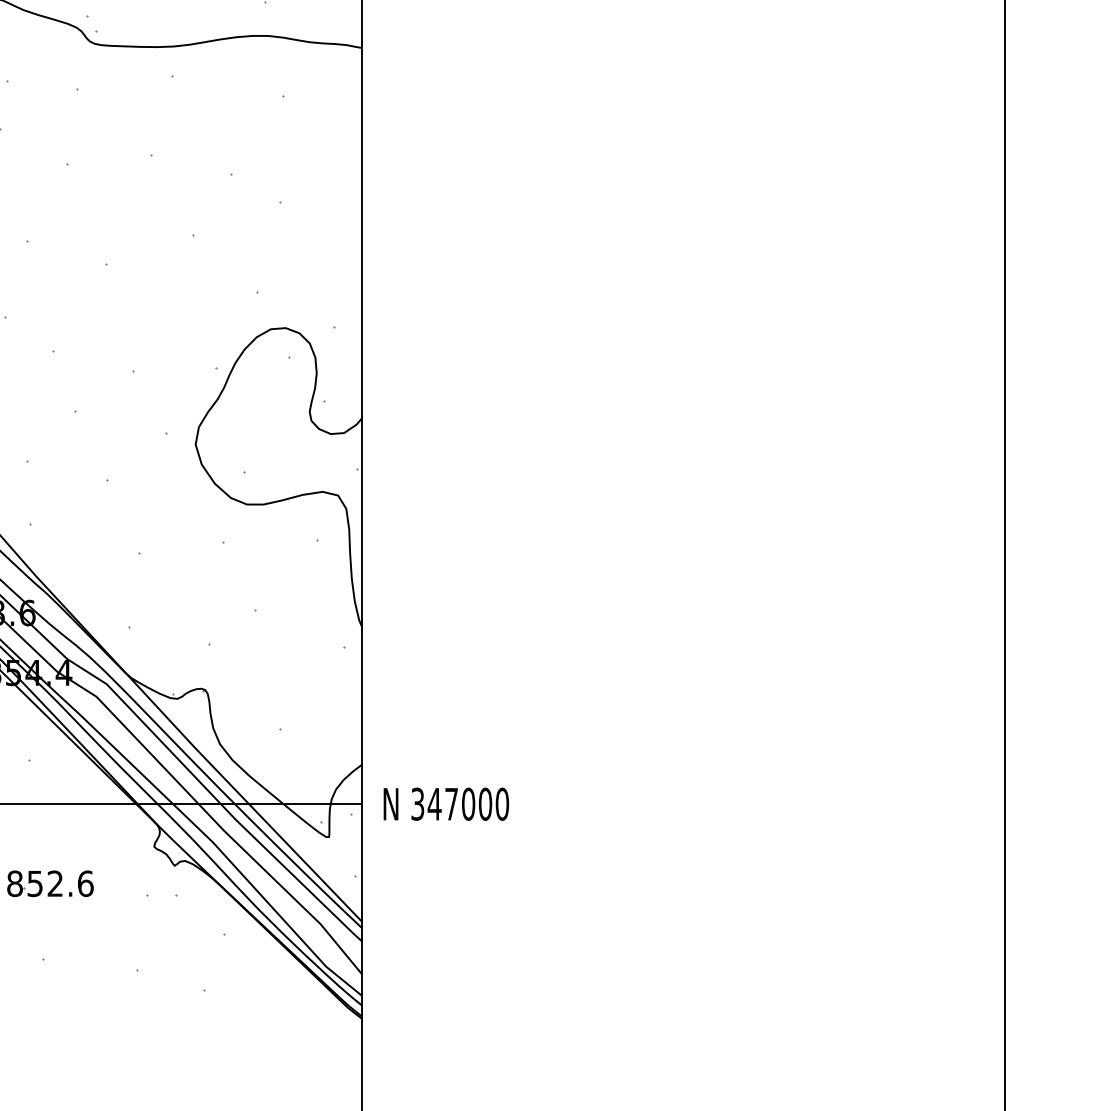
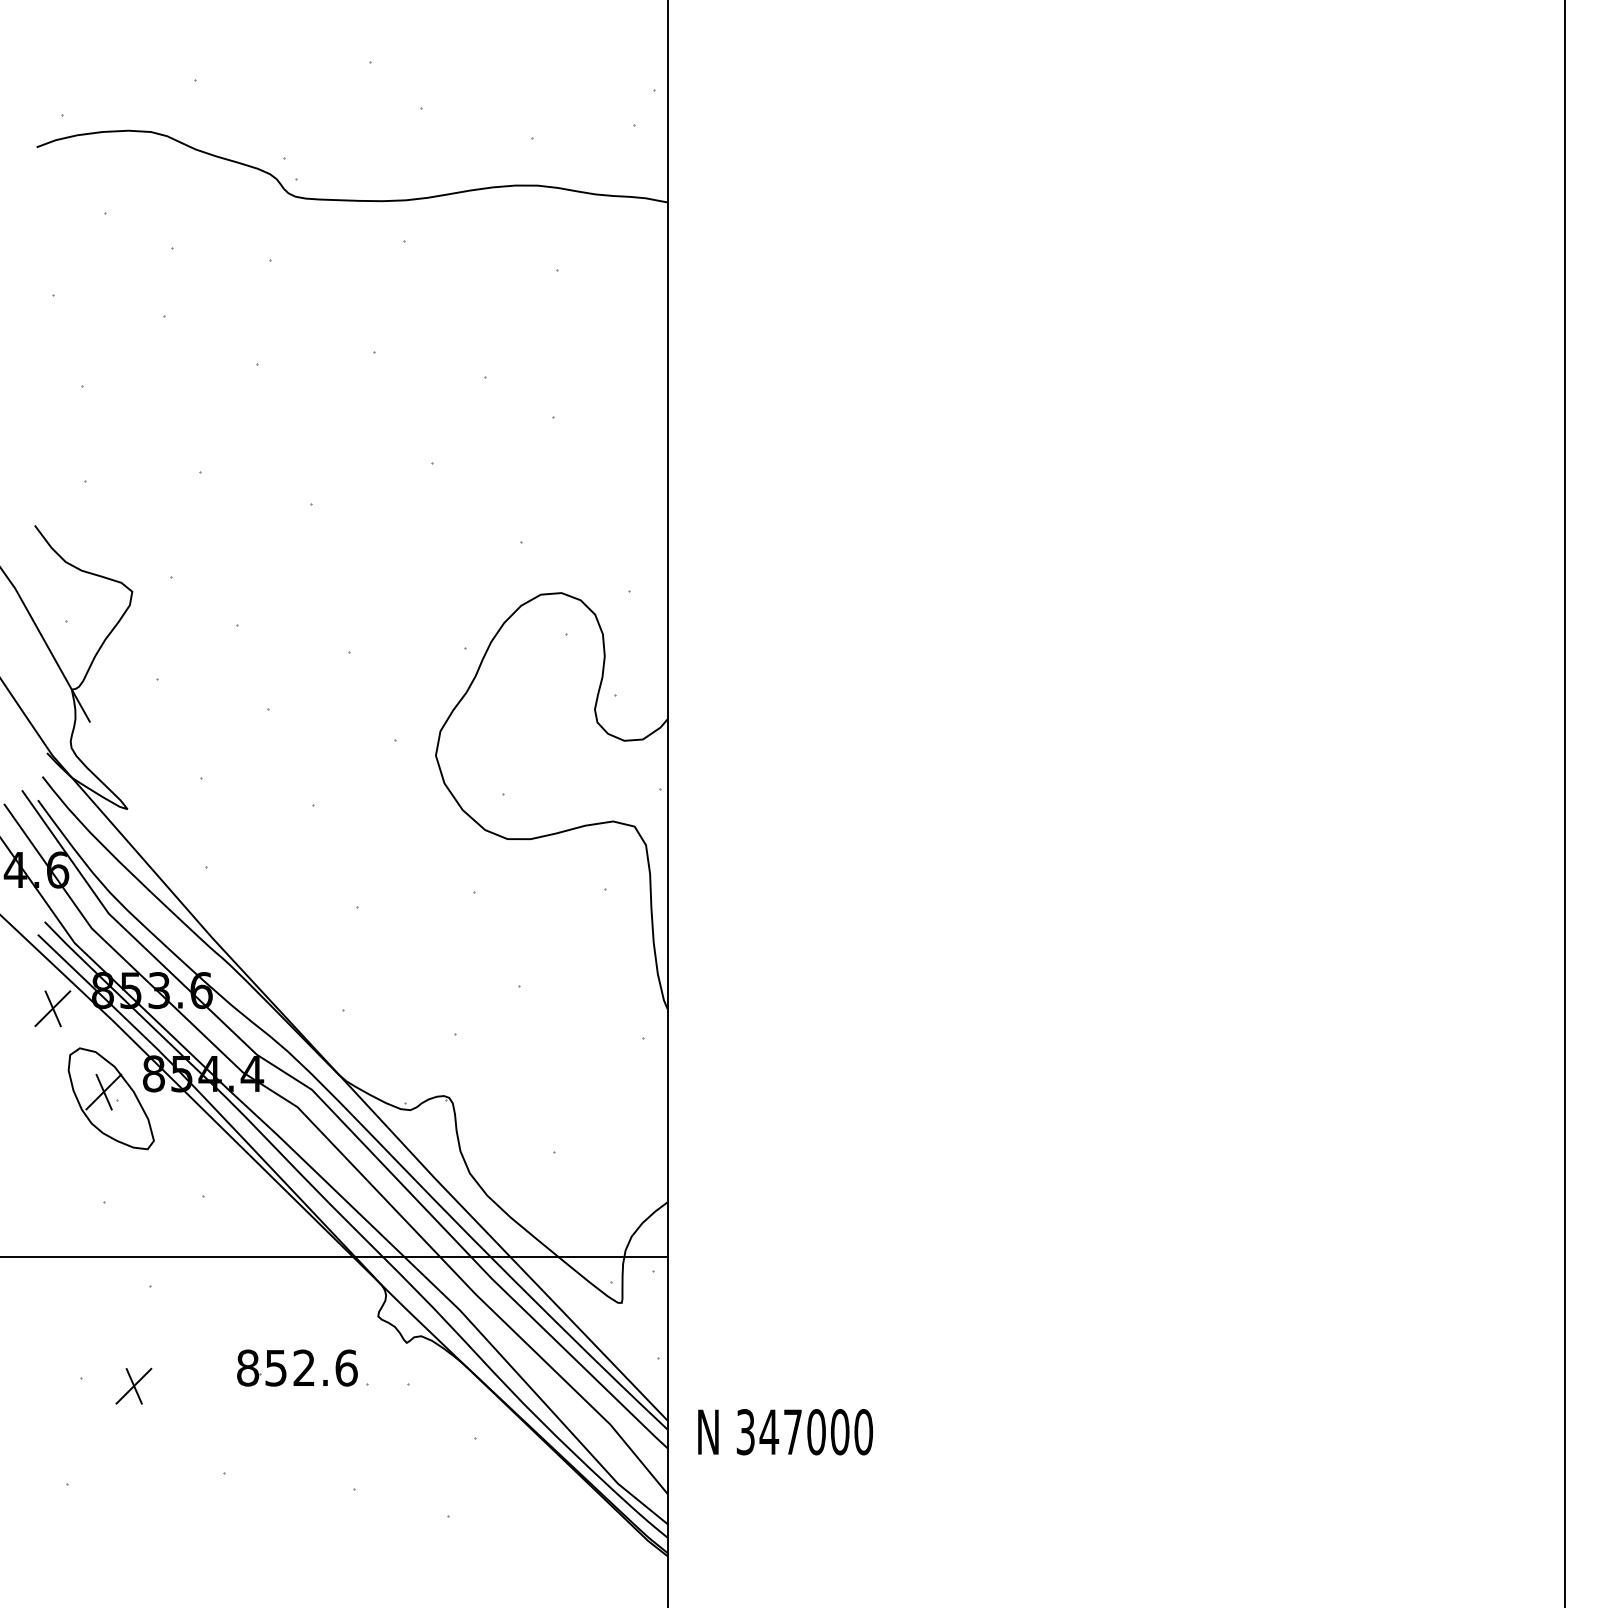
text: (446, 804) -> (785, 1432), moved
part: (54, 886) -> (302, 1371), moved

